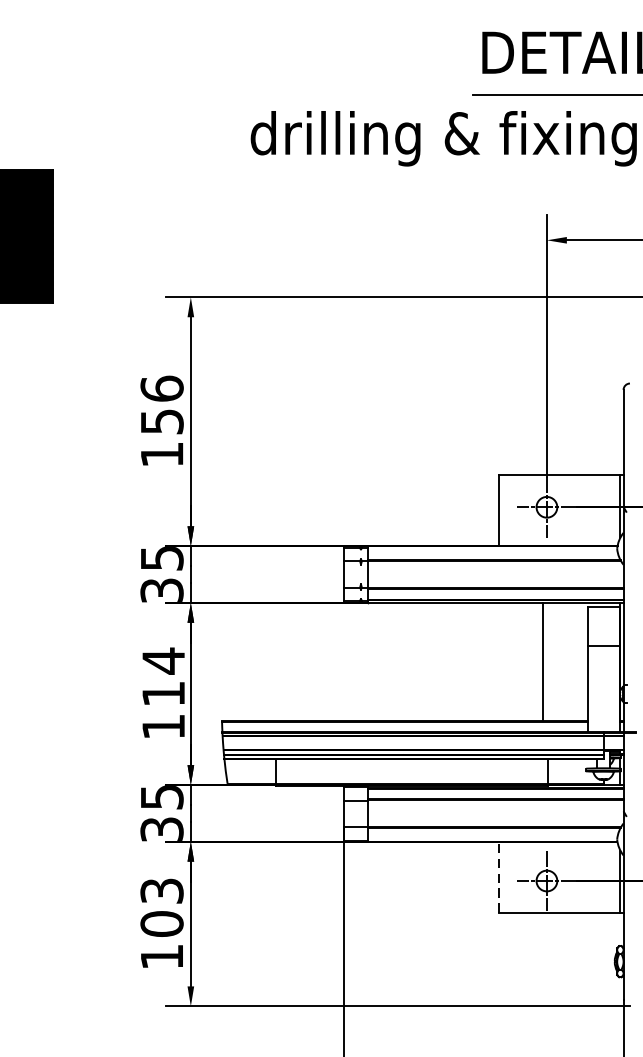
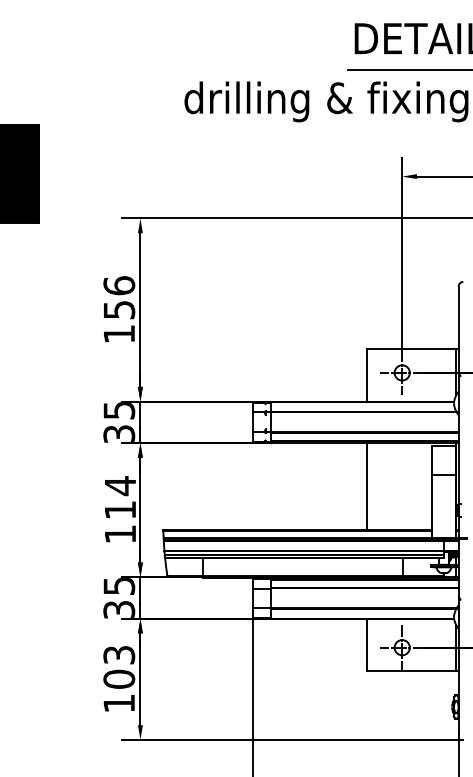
line: (543, 661) -> (367, 486), moved
line: (499, 876) -> (367, 644), dashed -> solid

